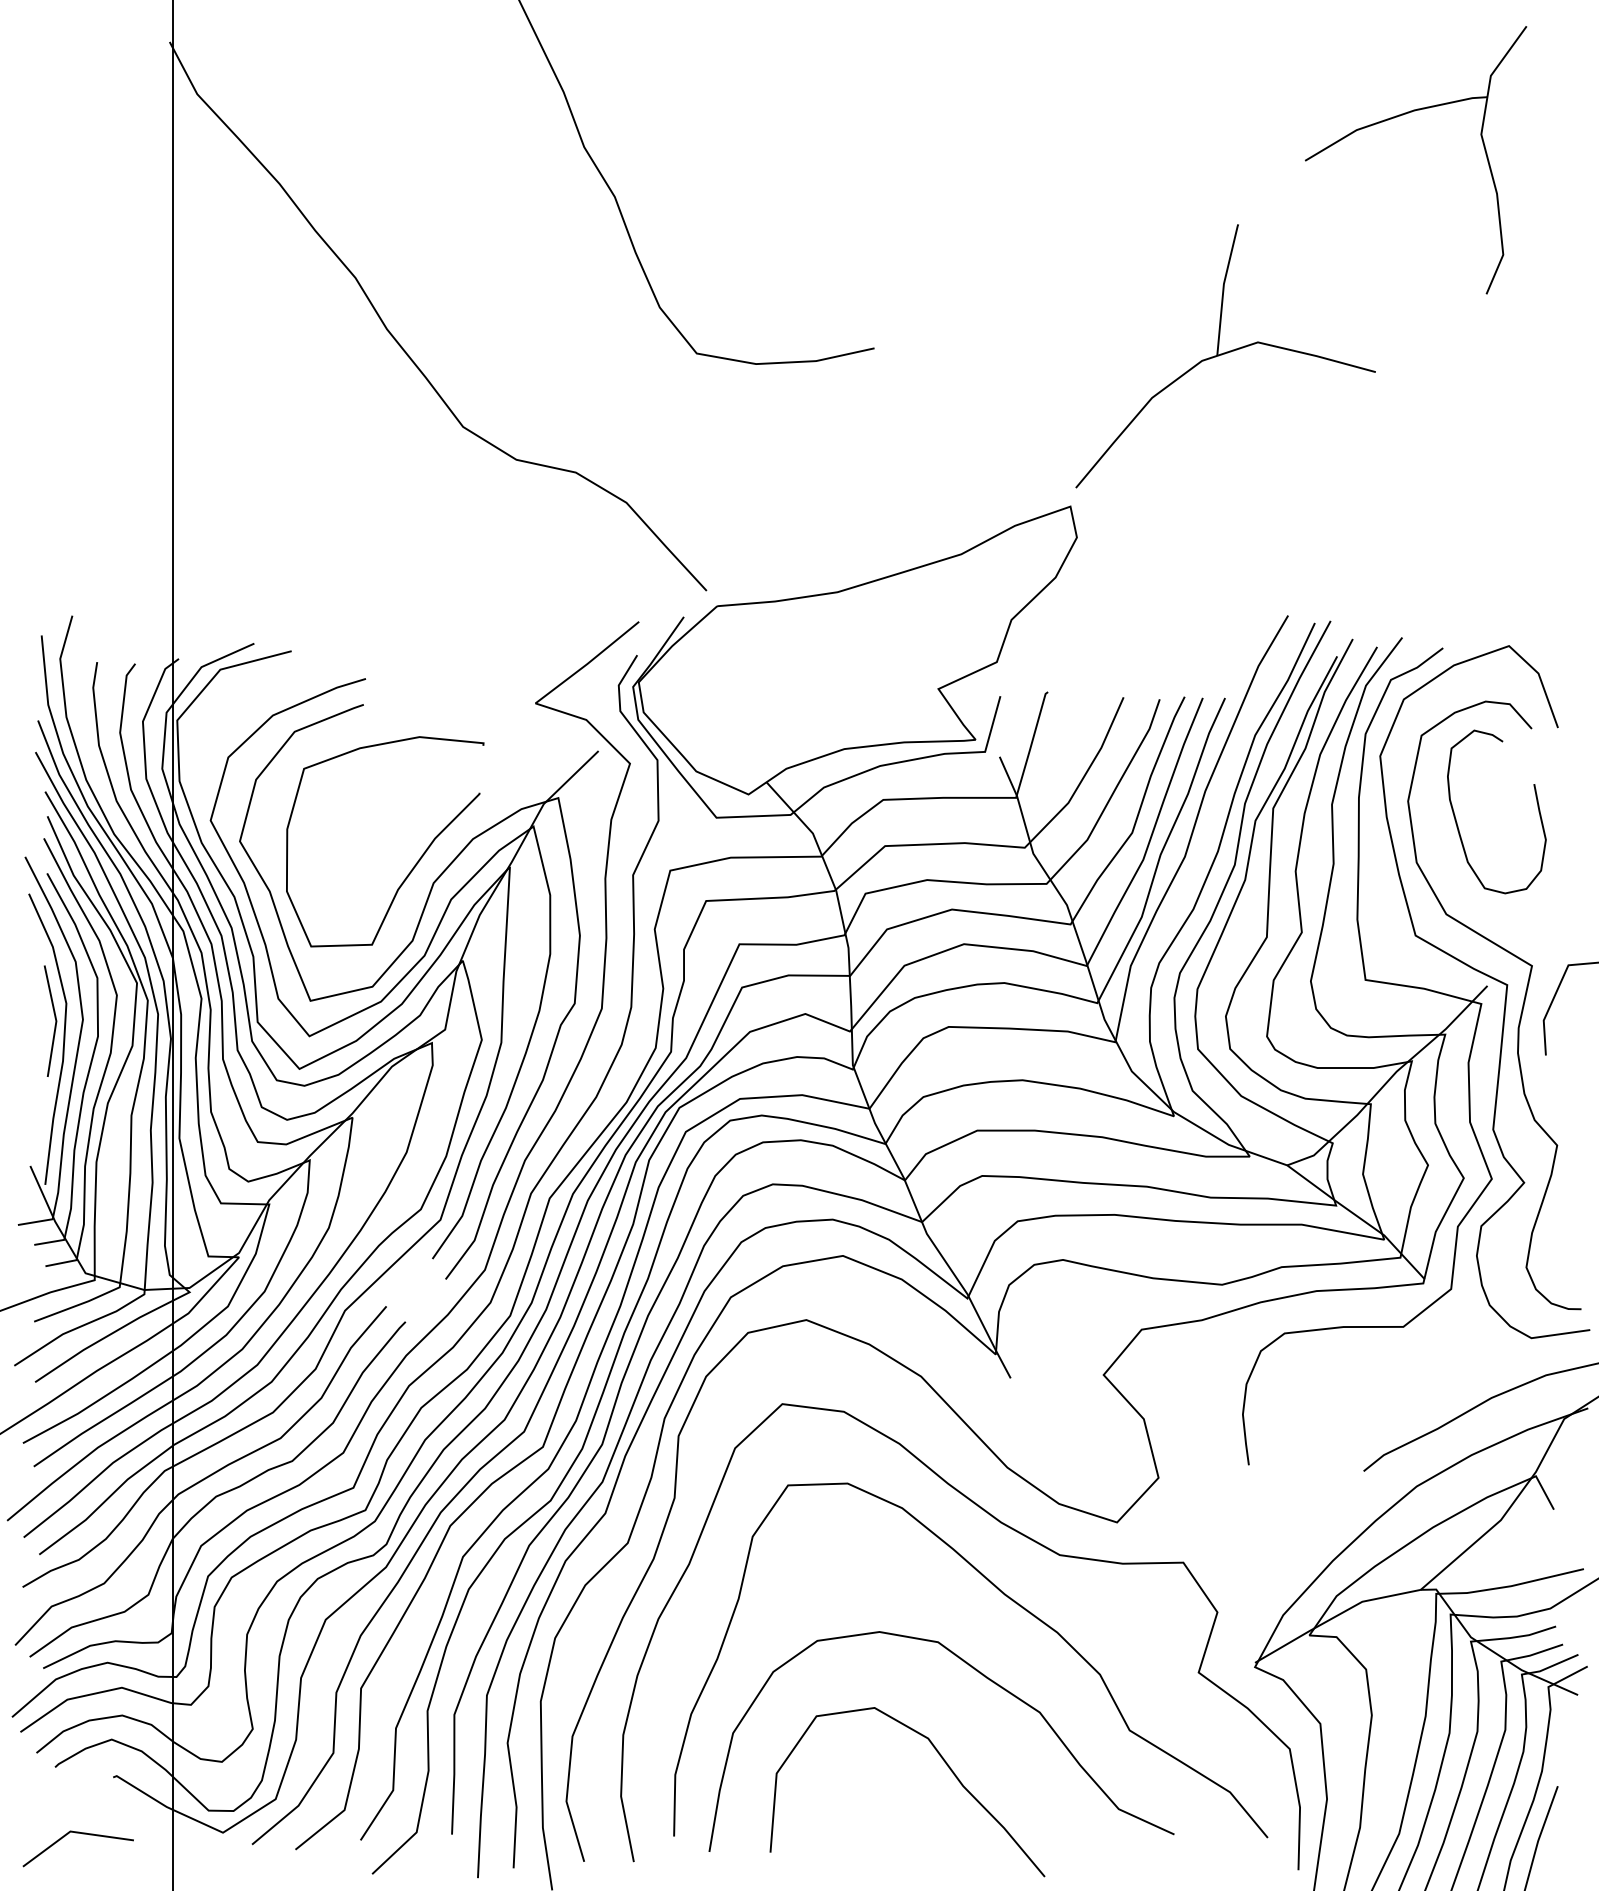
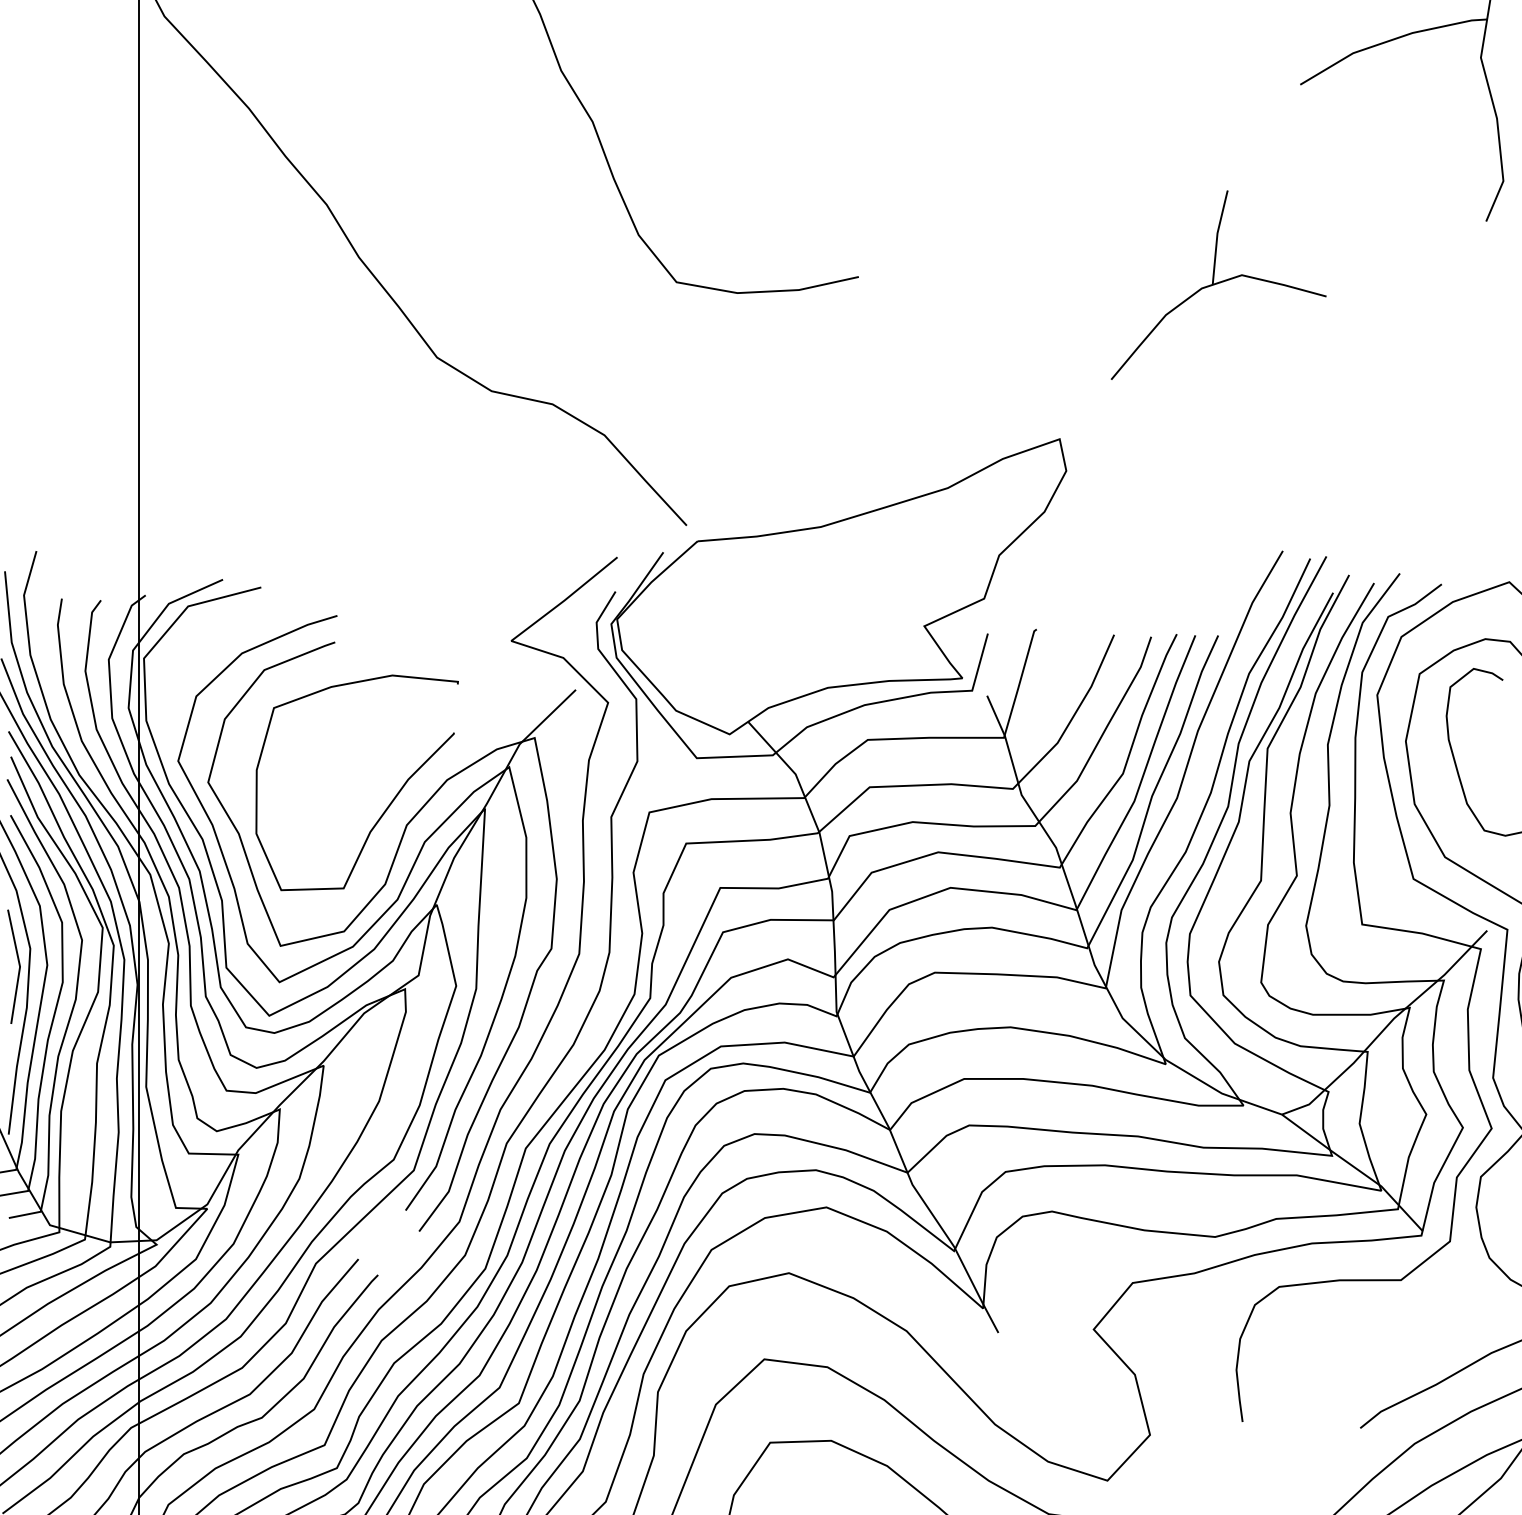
part: (1225, 356) -> (1218, 285), size x0.7

